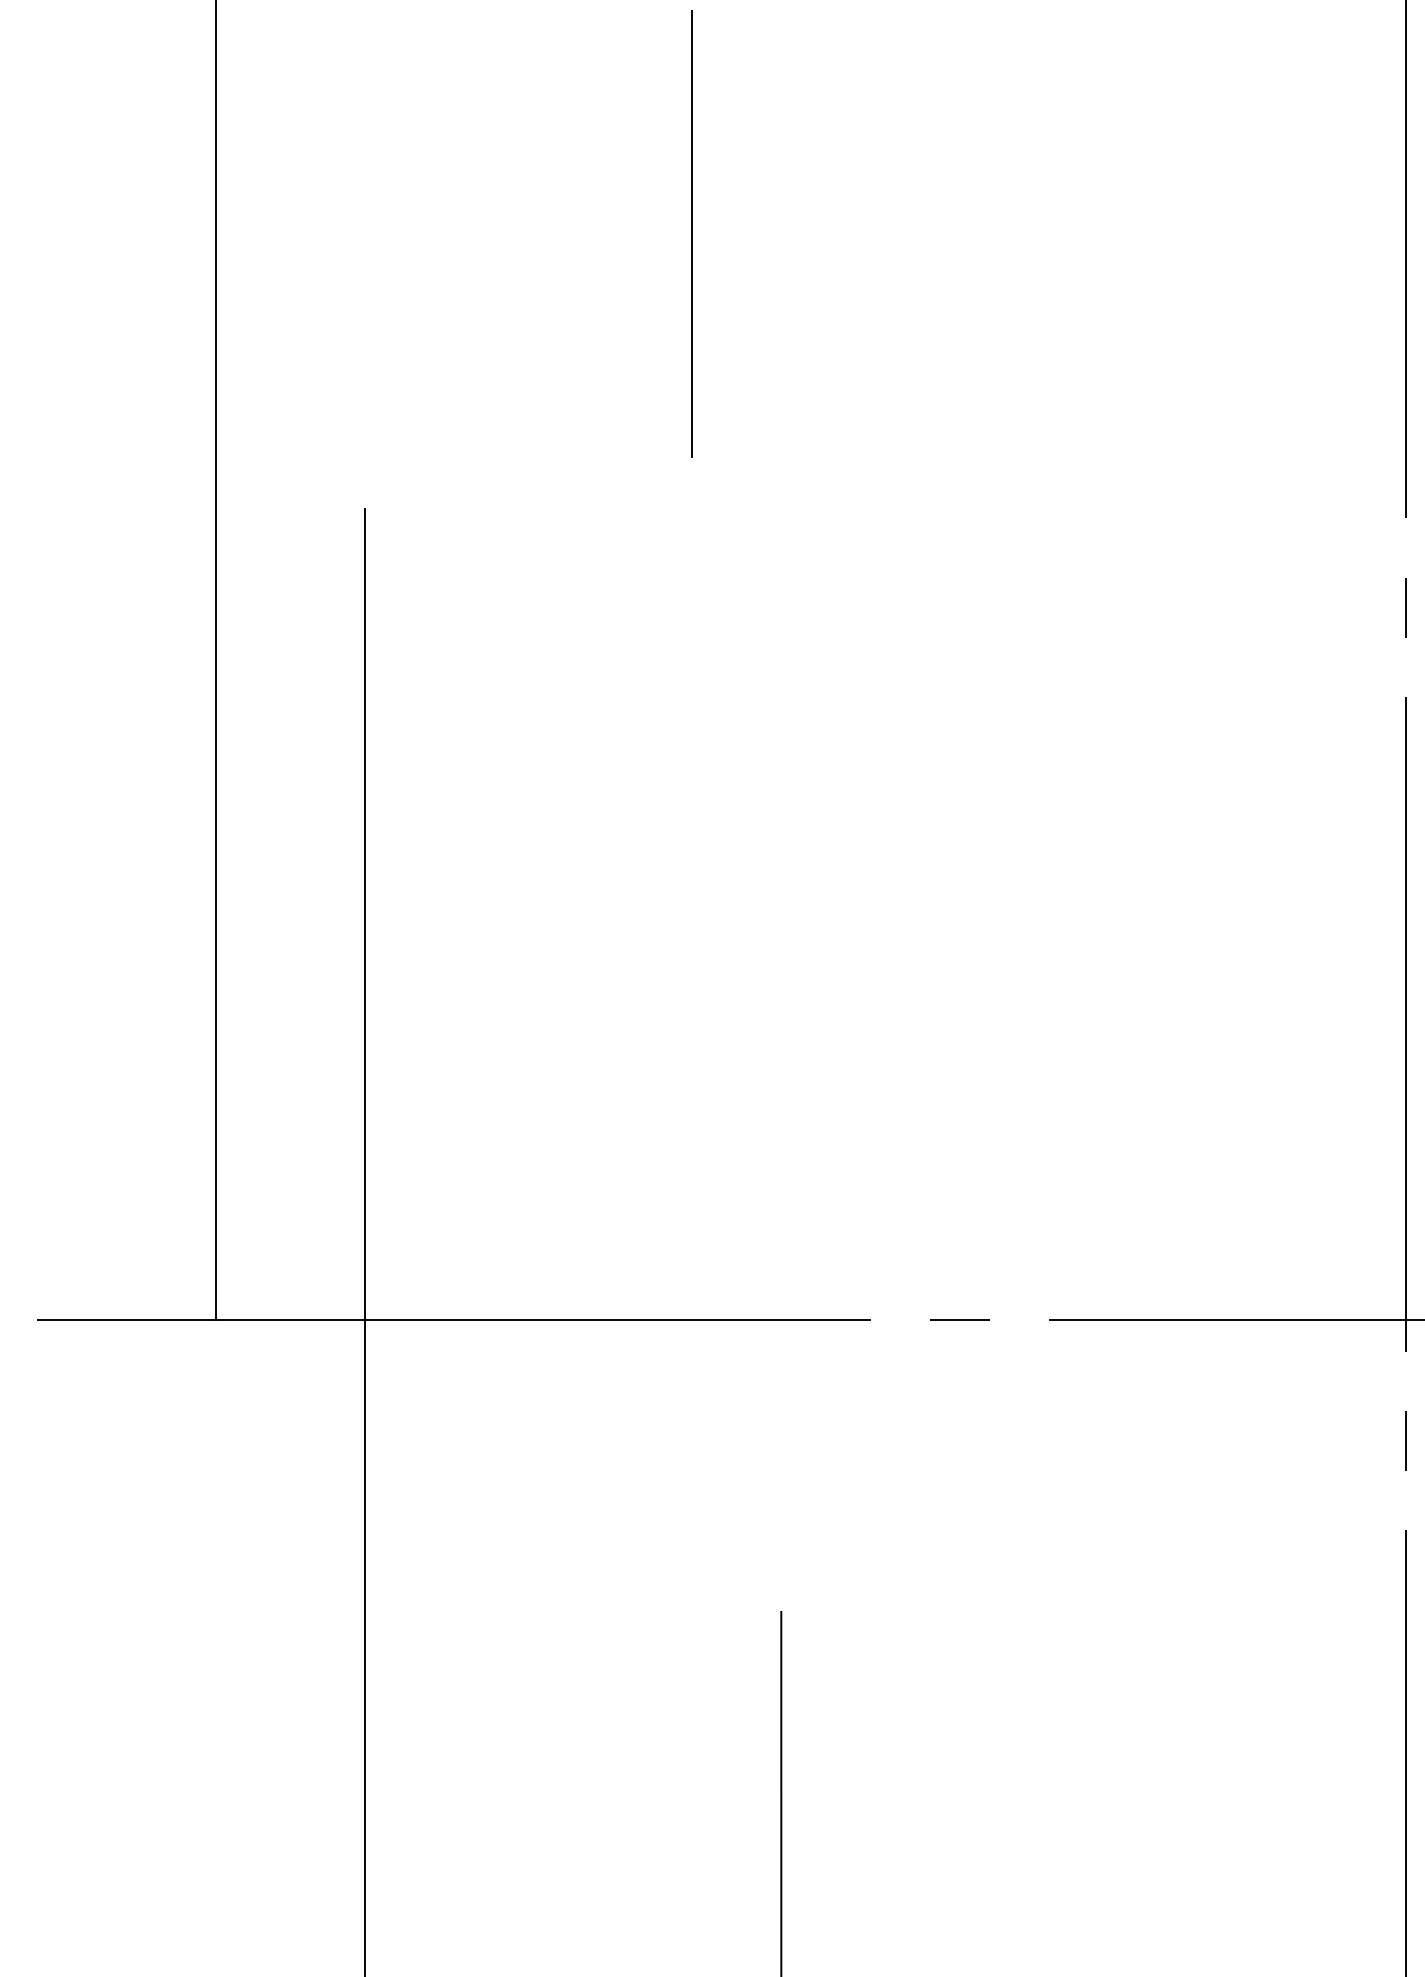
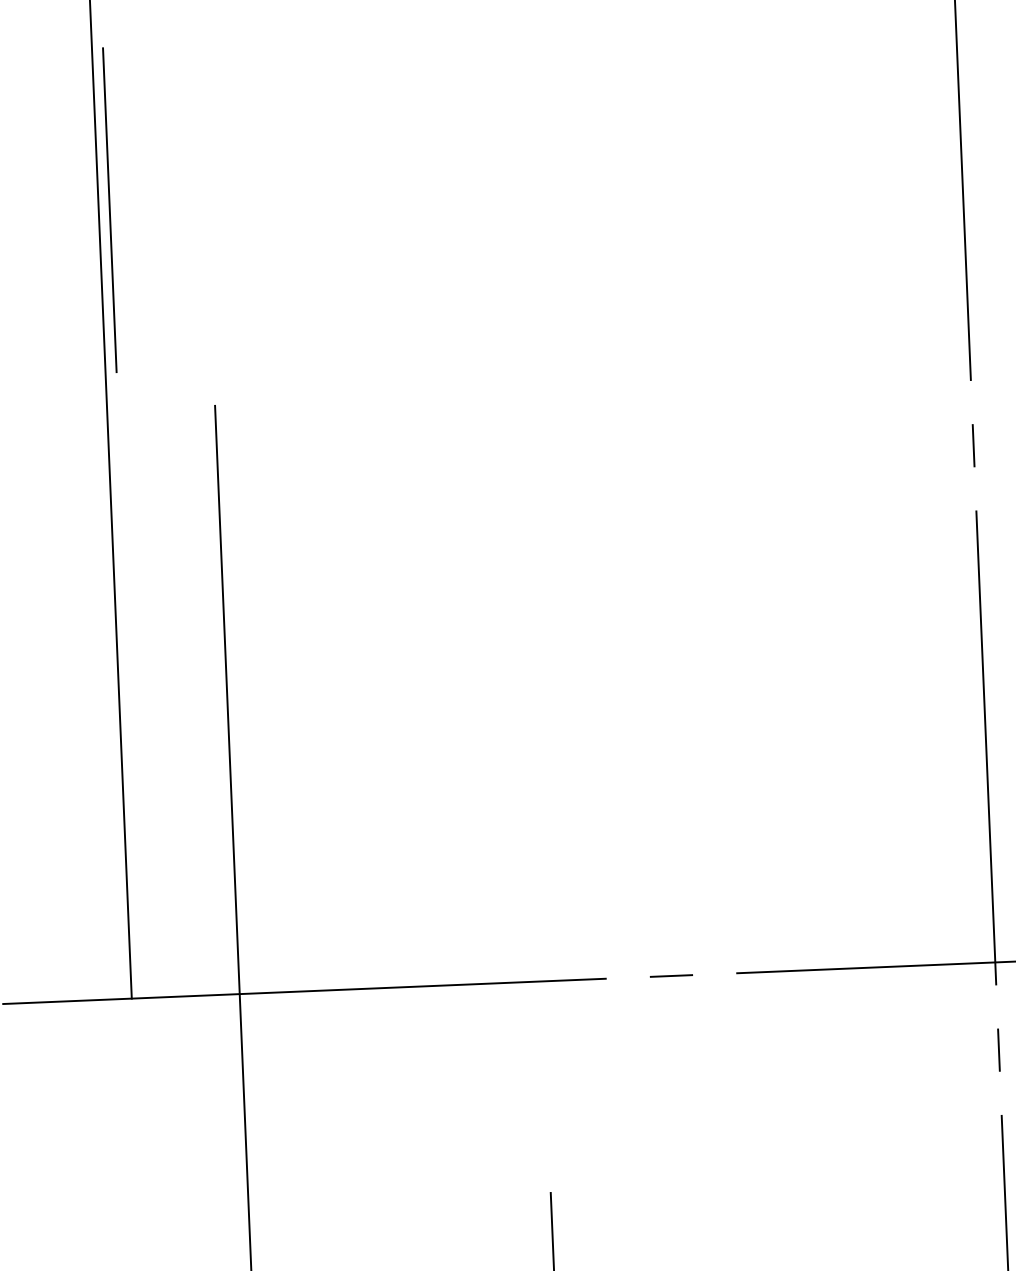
line: (691, 233) -> (109, 210), moved

